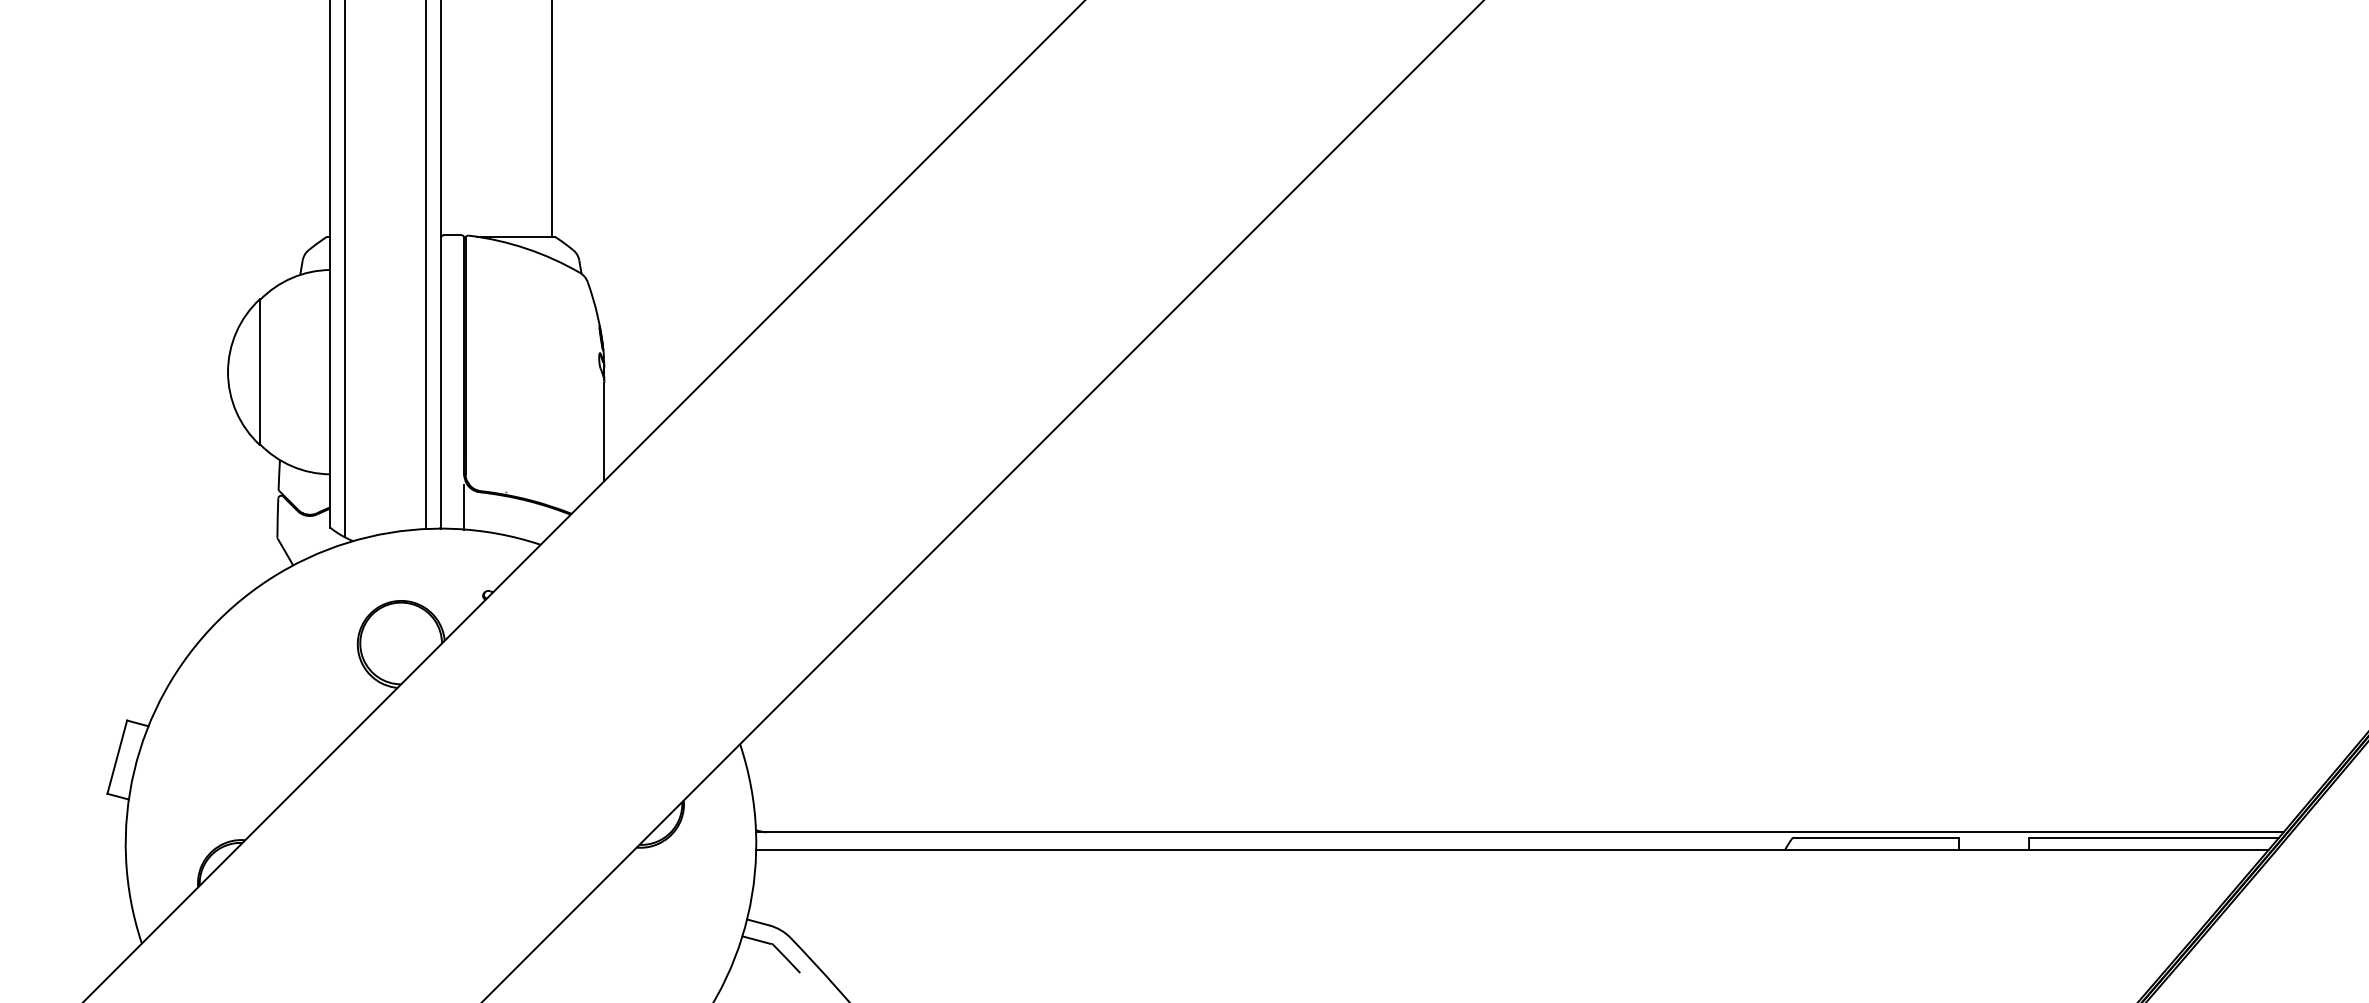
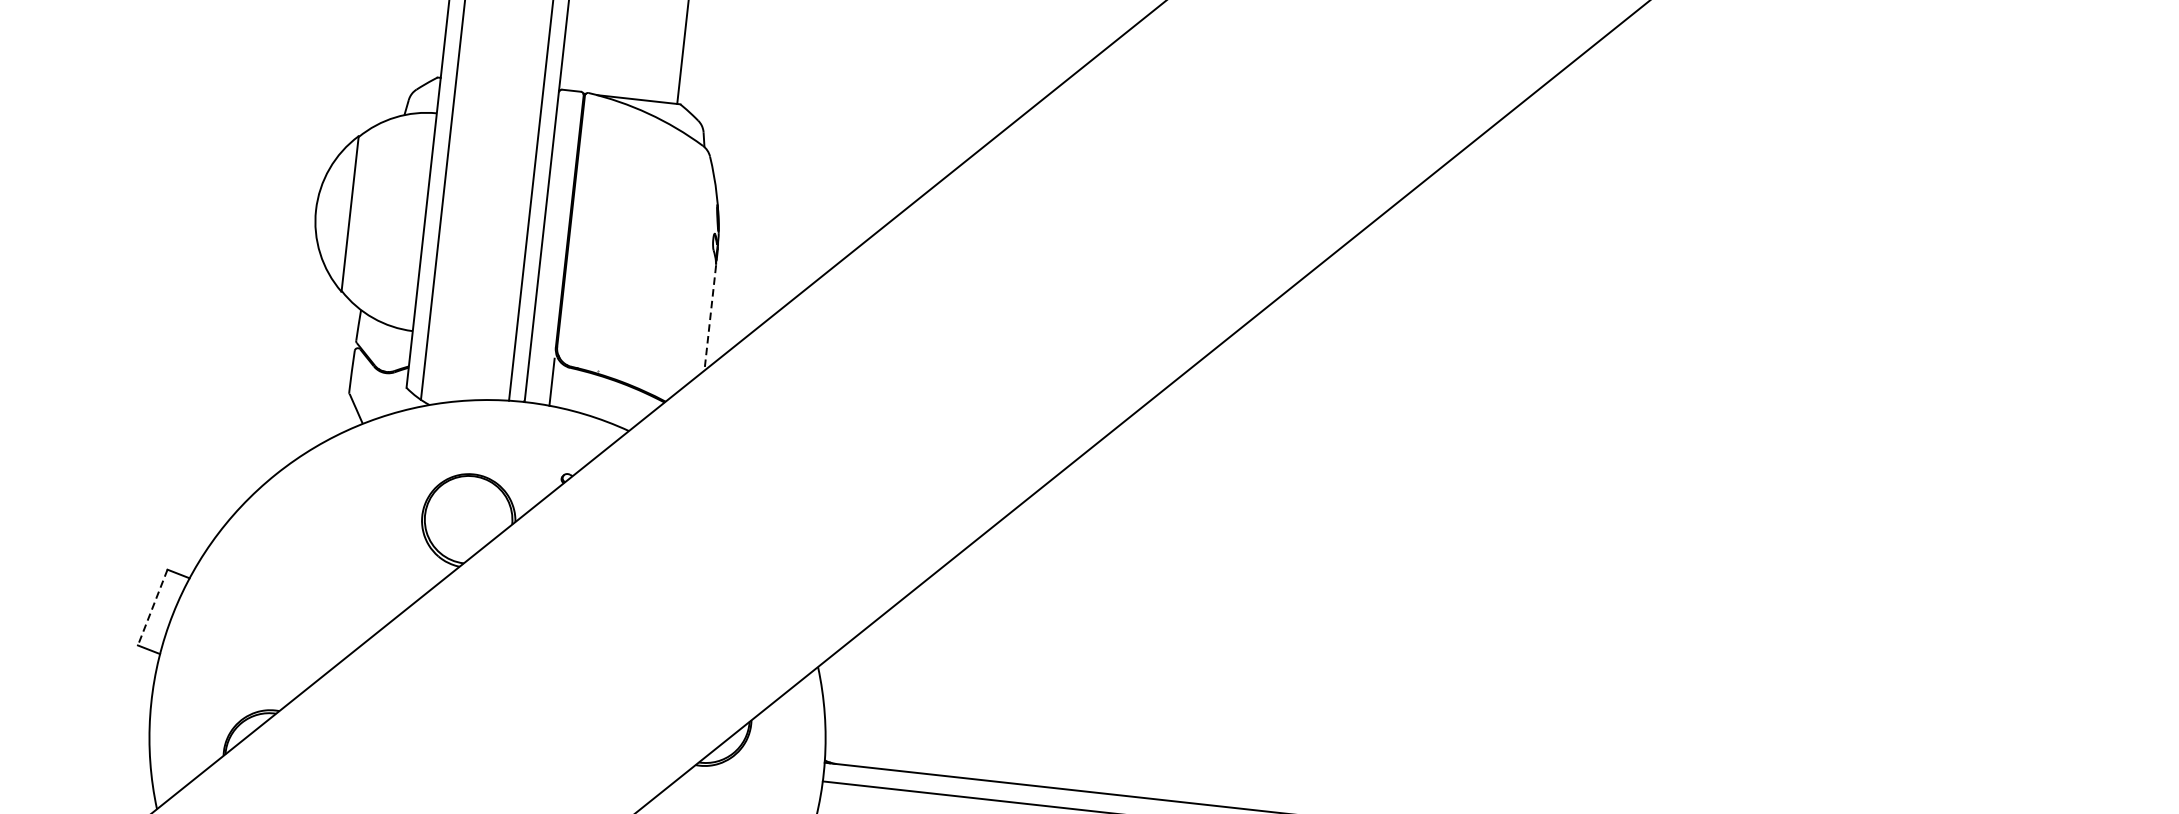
line: (604, 432) -> (710, 318), solid -> dashed
line: (117, 757) -> (152, 607), solid -> dashed

